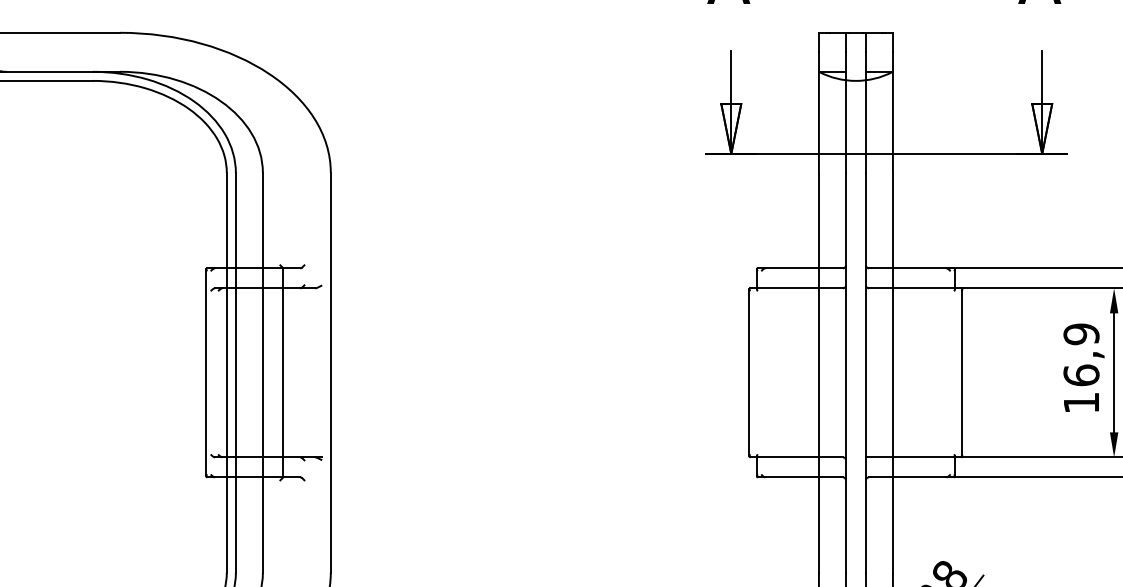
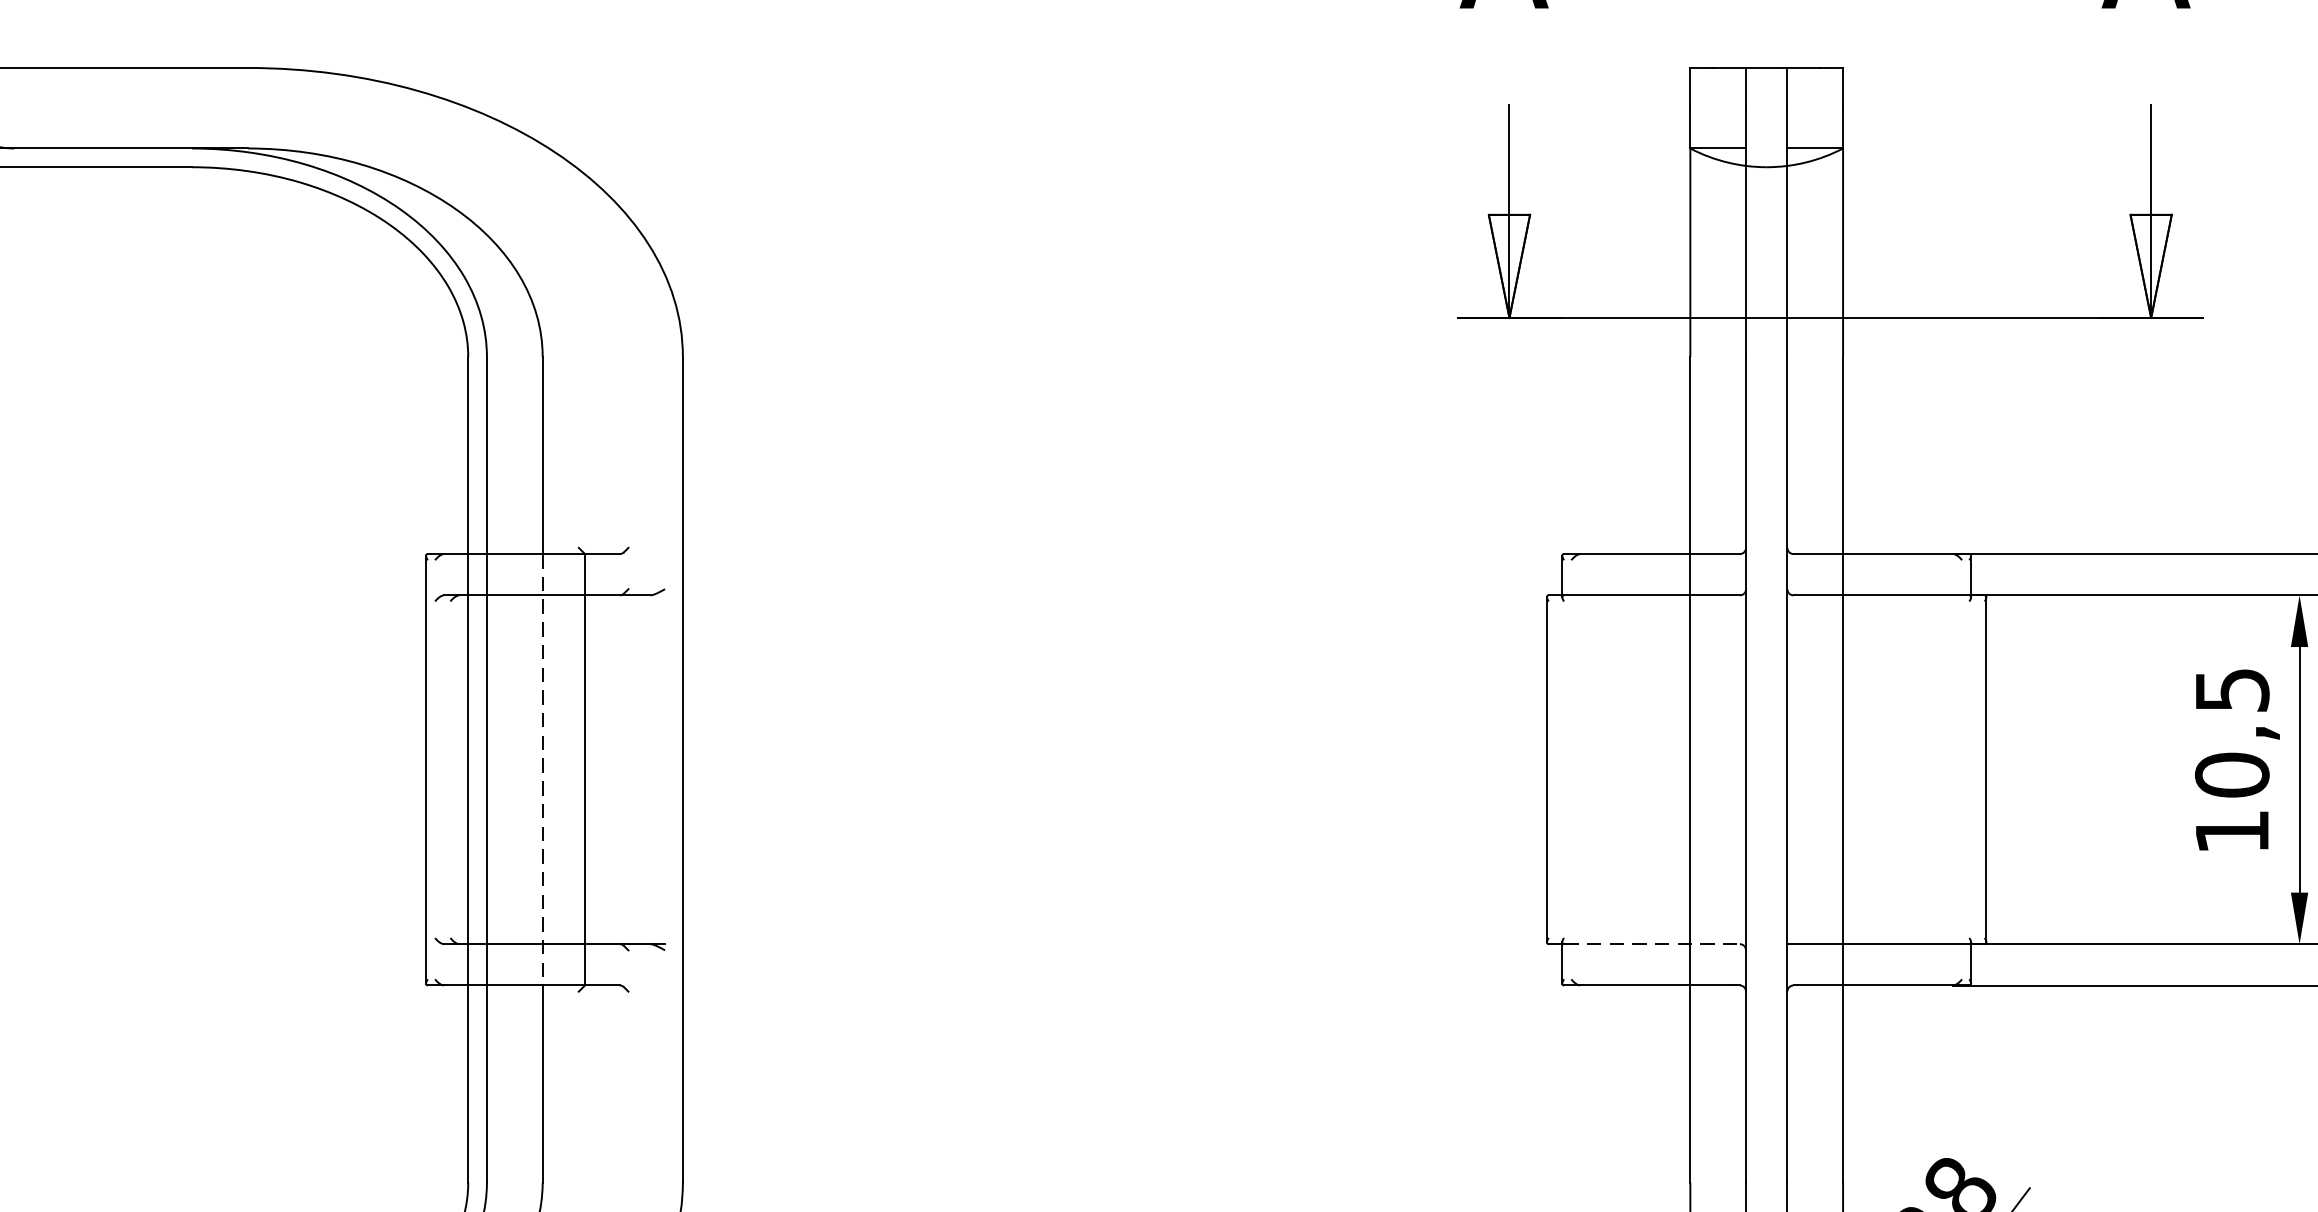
text: (1081, 354) -> (2232, 731), 16,9 -> 10,5
line: (262, 372) -> (541, 769), solid -> dashed
line: (800, 457) -> (1652, 944), solid -> dashed

